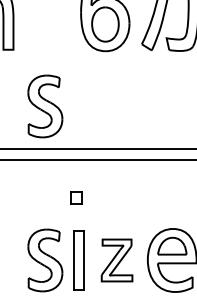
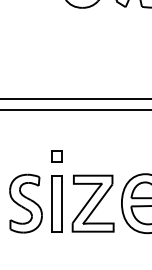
part: (45, 106) -> (26, 59), removed
part: (76, 197) -> (57, 155), moved
part: (116, 260) -> (92, 203), size x1.43

